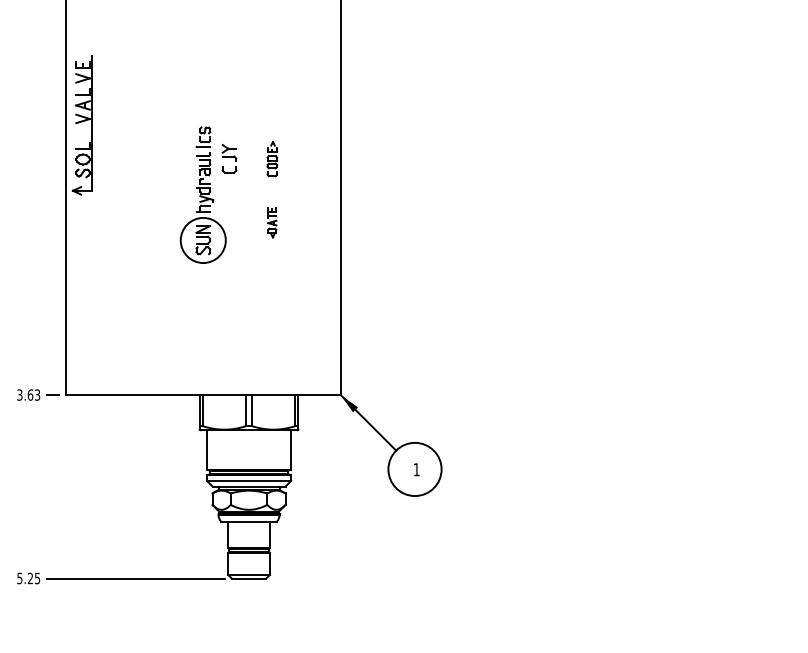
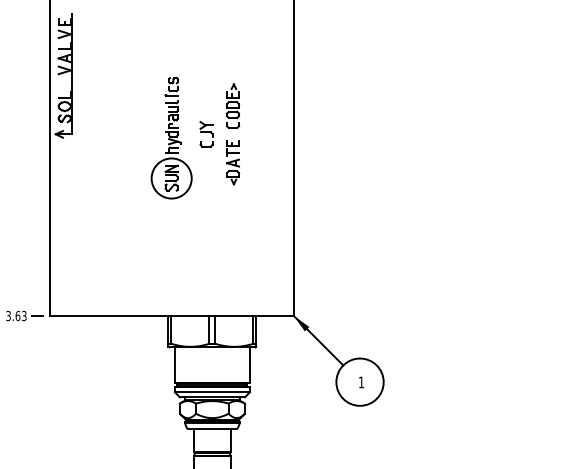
part: (229, 158) -> (206, 134), moved
part: (272, 158) -> (233, 105), size x1.43
part: (272, 222) -> (233, 162), size x1.67

